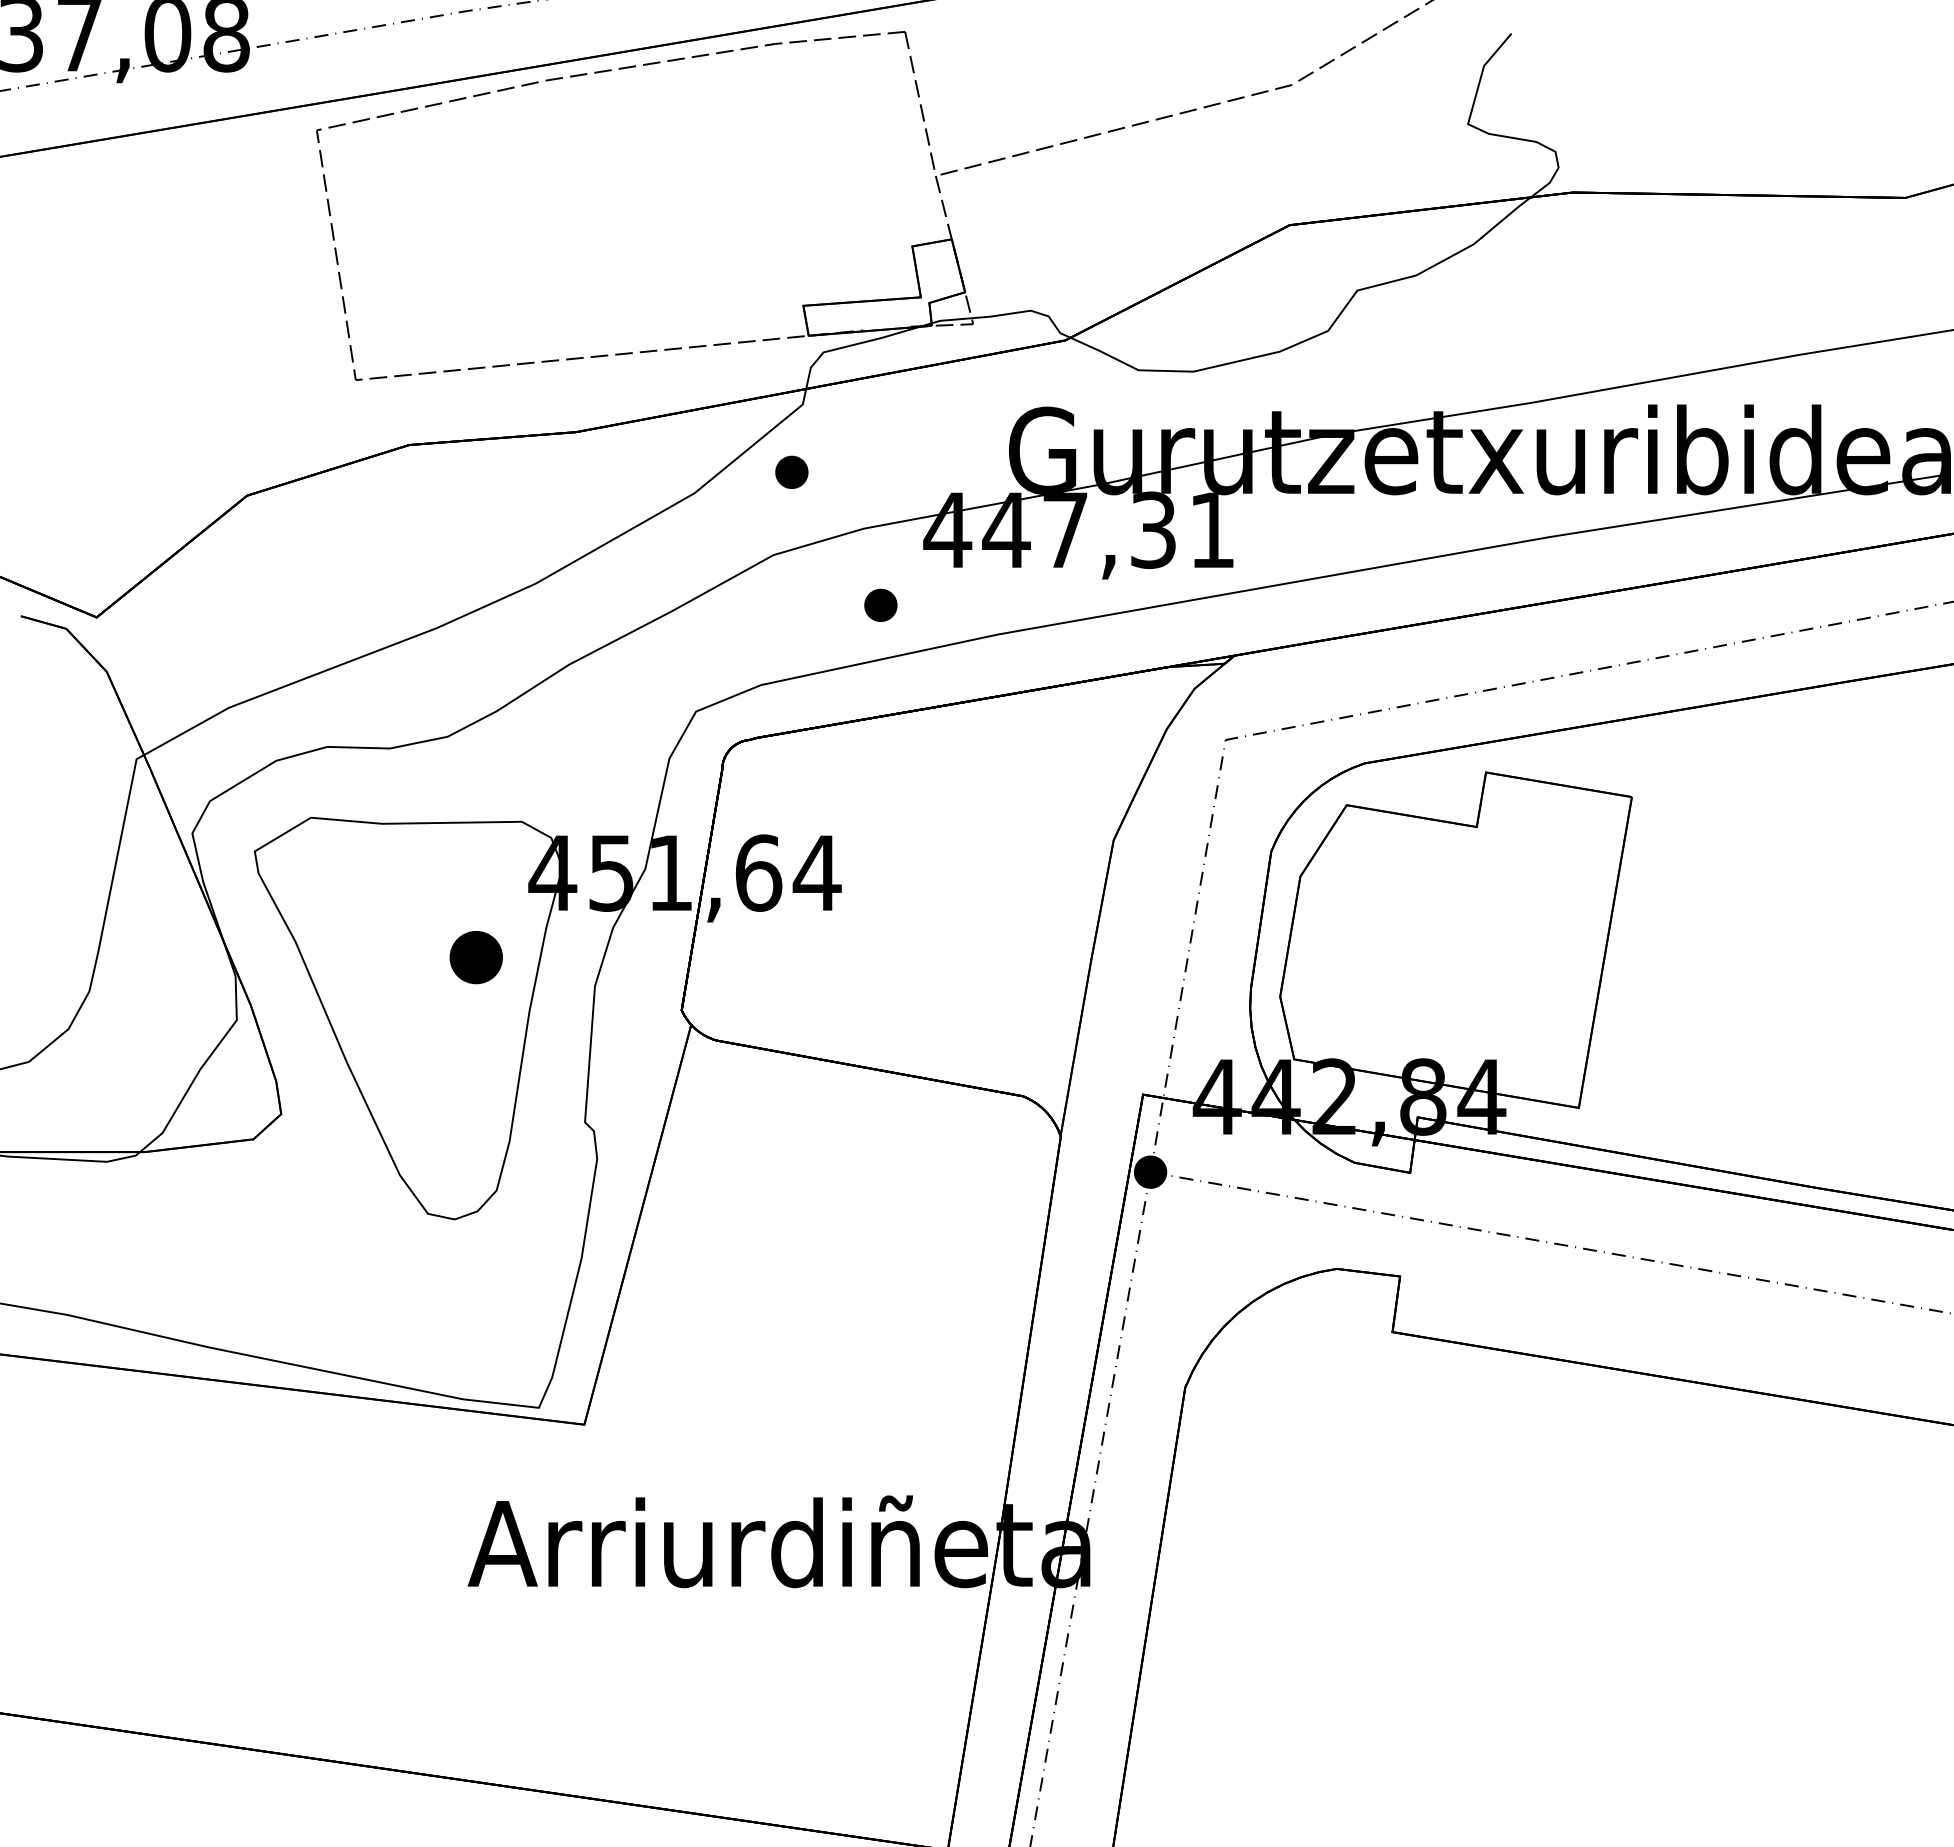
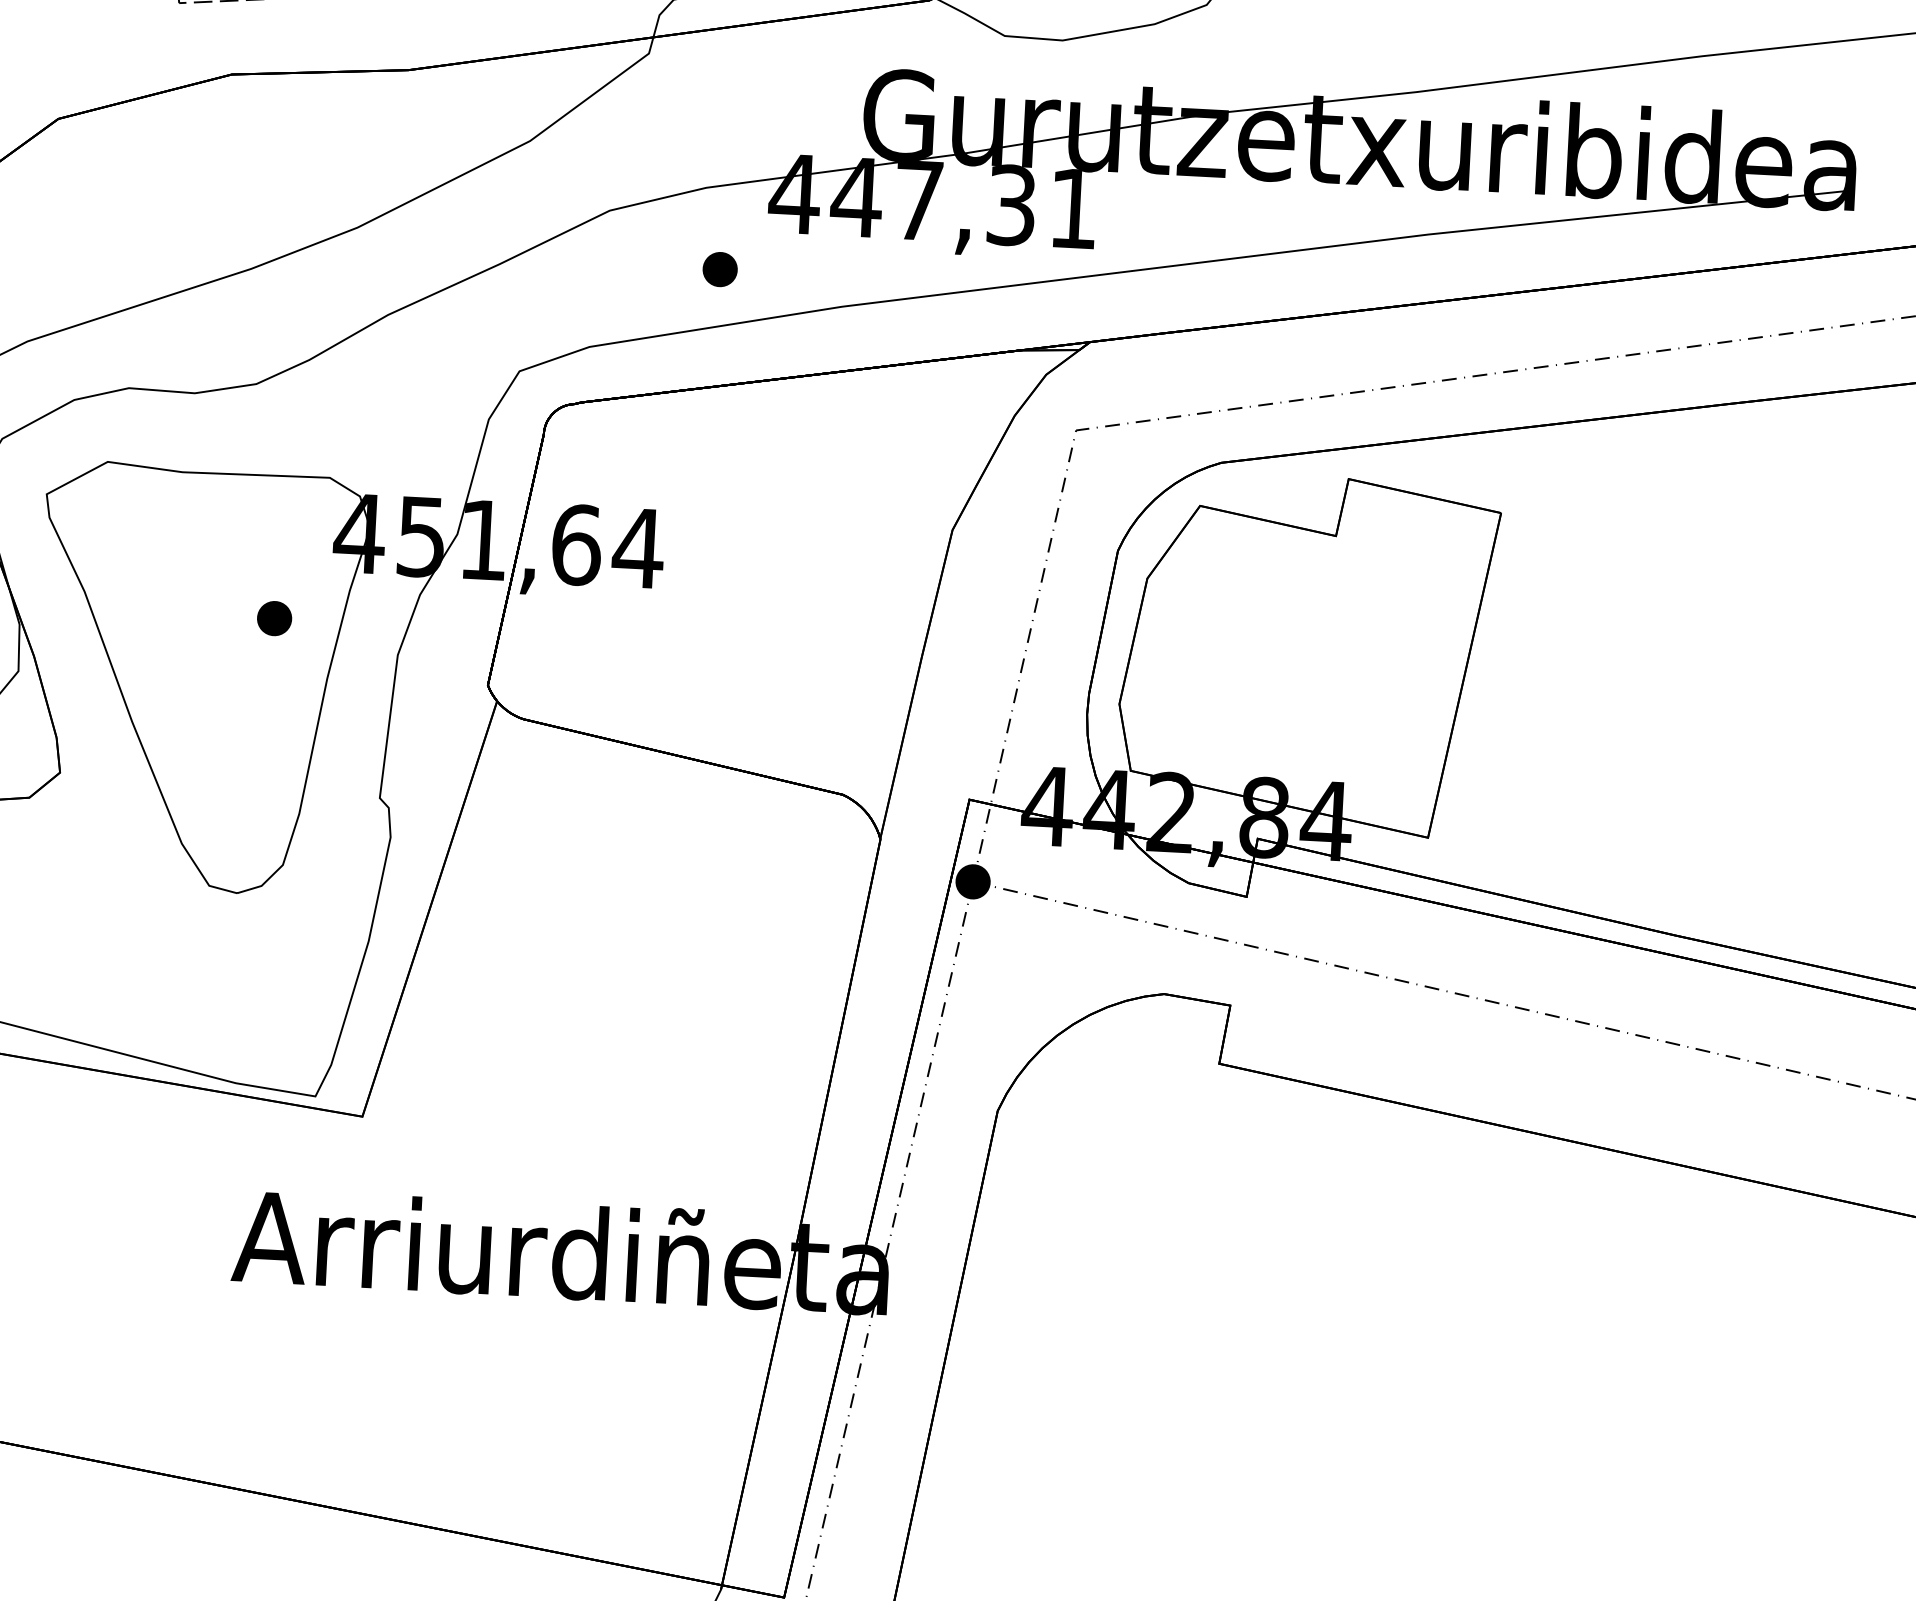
part: (791, 471) -> (633, 123), removed
part: (476, 957) -> (274, 618), size x0.62

